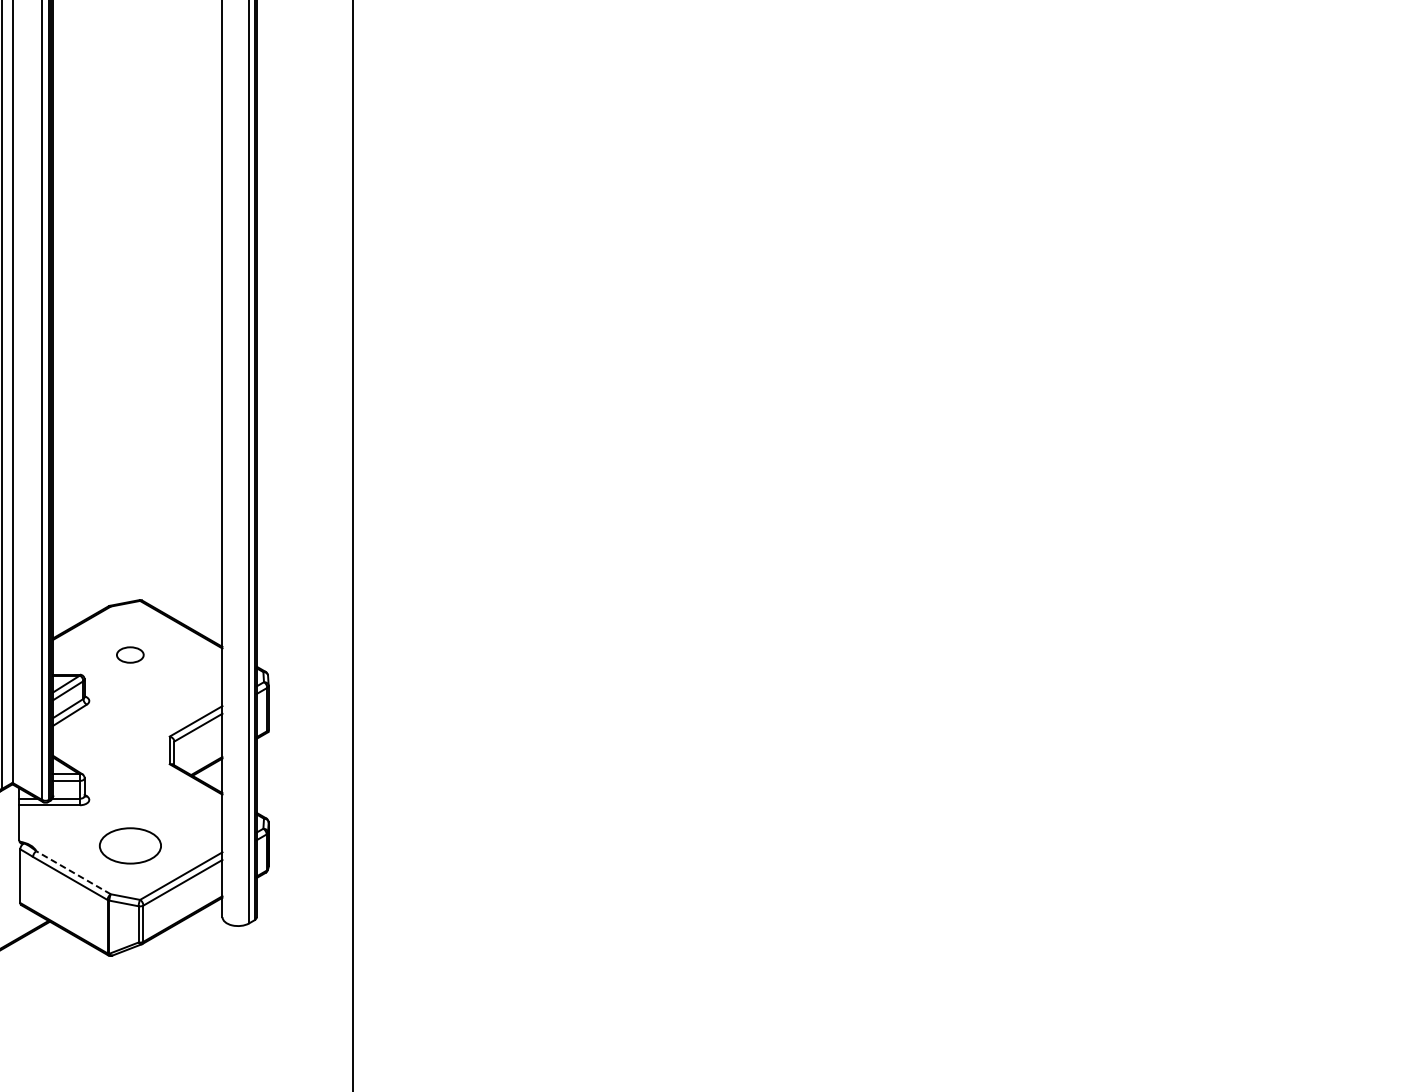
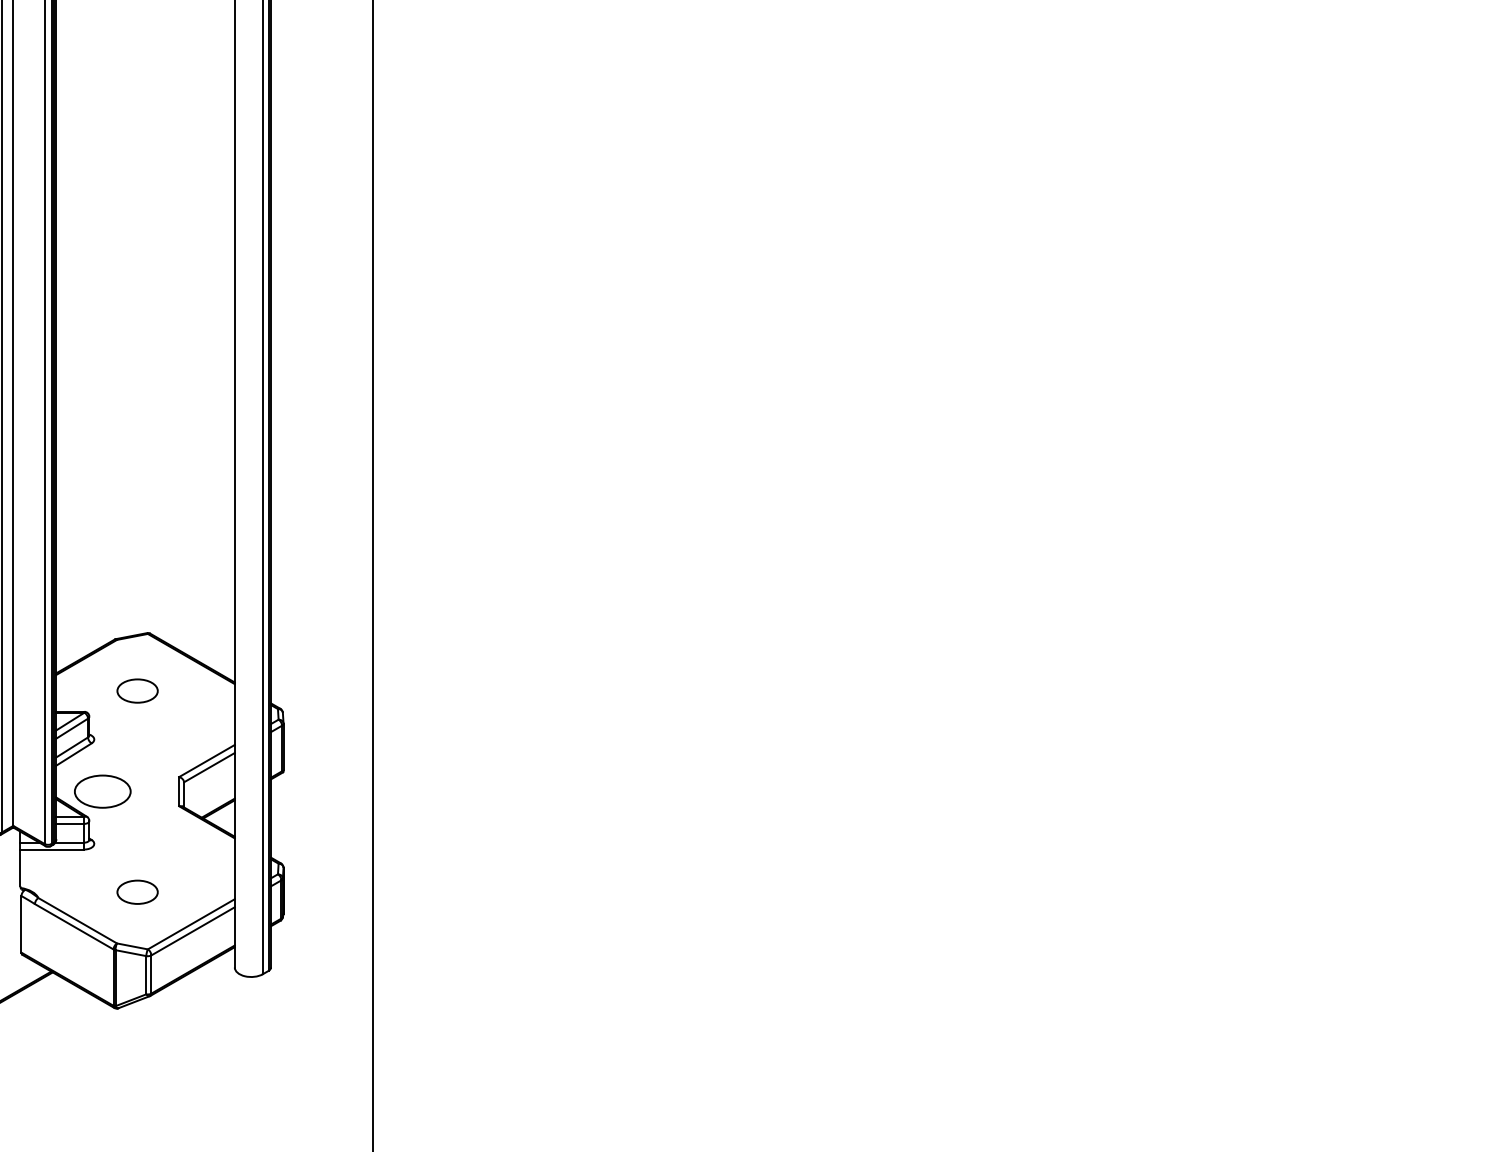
part: (130, 654) -> (137, 690), size x1.43
part: (97, 750) -> (102, 791), added
part: (130, 845) -> (137, 891), size x0.62
line: (73, 872) -> (77, 920), dashed -> solid

